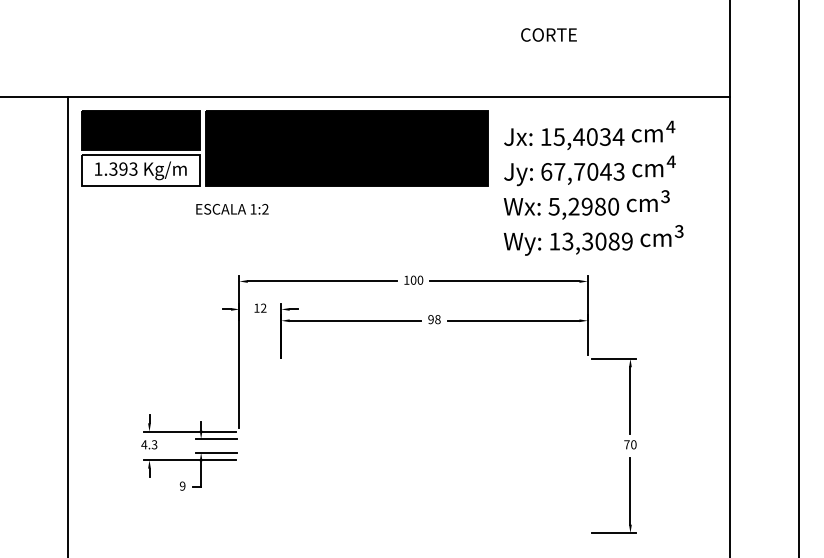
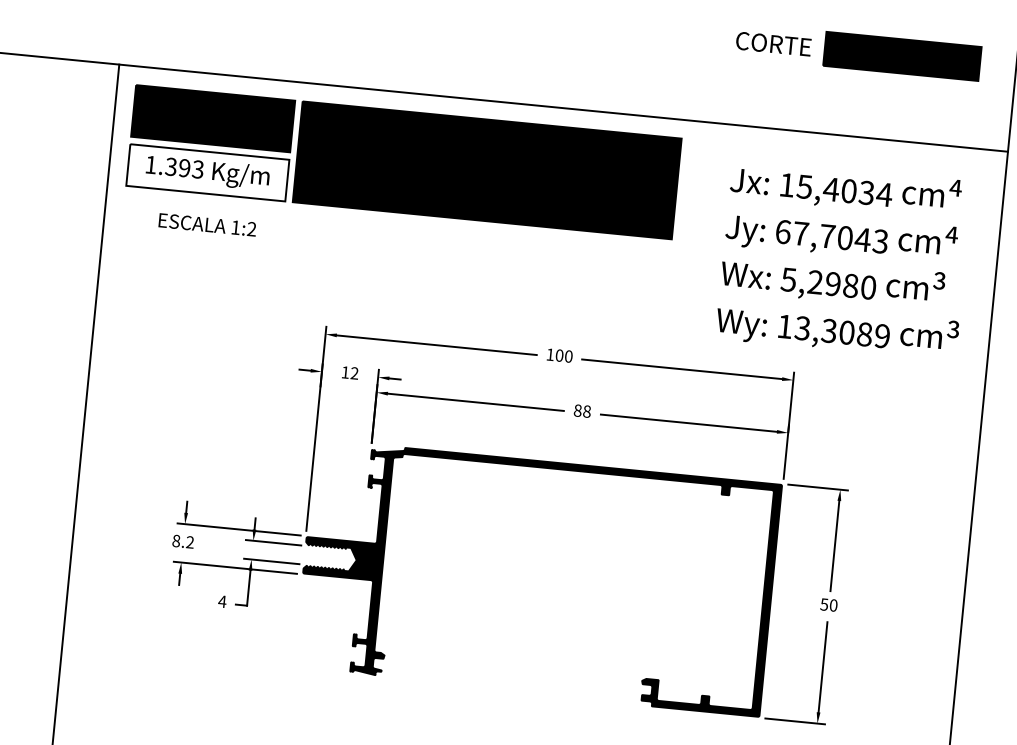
part: (644, 34) -> (901, 56), added
text: (593, 187) -> (844, 259), moved
text: (232, 209) -> (207, 225), moved
text: (430, 319) -> (577, 410), 98 -> 88
text: (149, 444) -> (183, 541), 4.3 -> 8.2
text: (626, 444) -> (823, 604), 70 -> 50
fill: (413, 445) -> (537, 577), added
text: (182, 485) -> (222, 600), 9 -> 4

